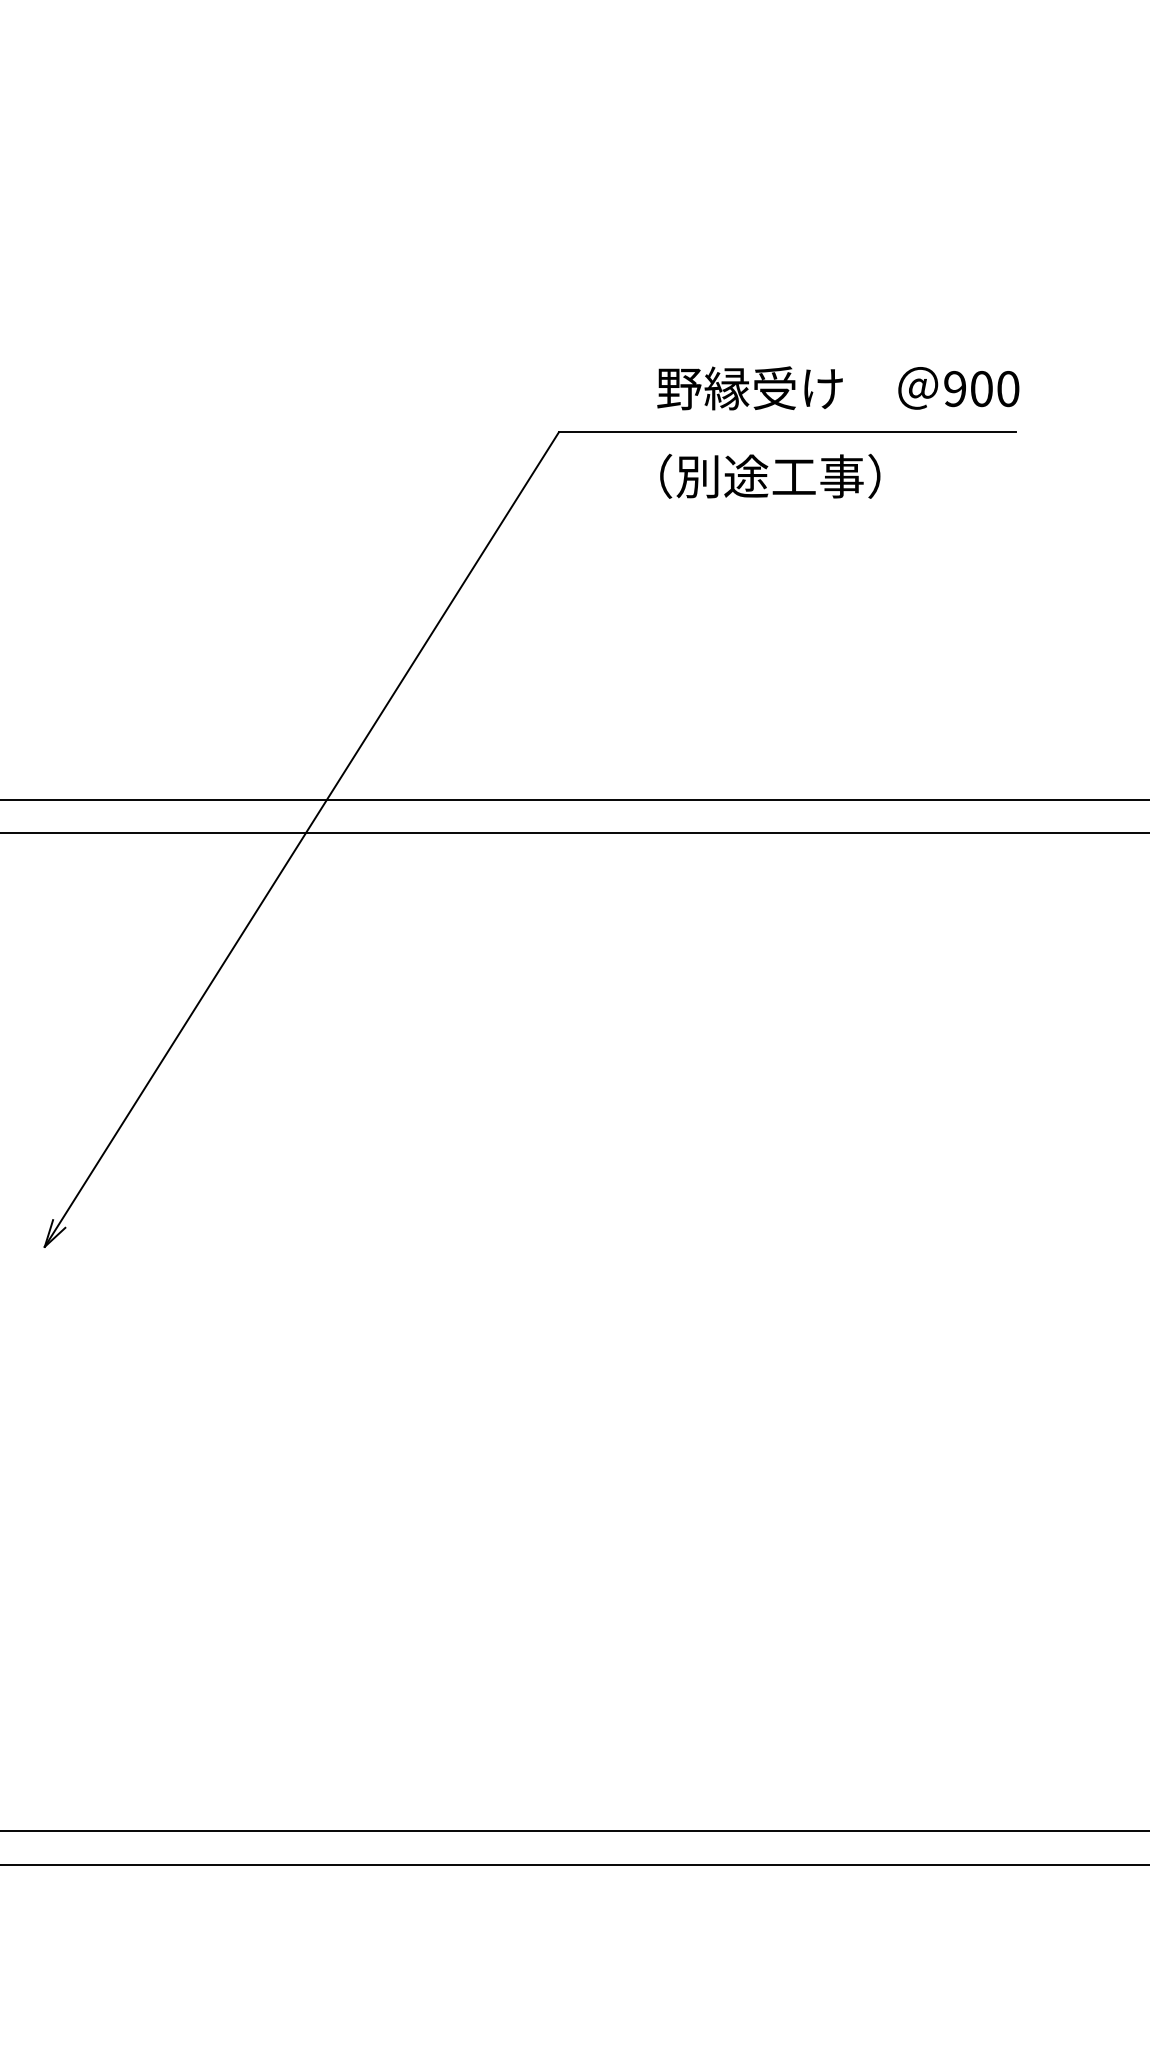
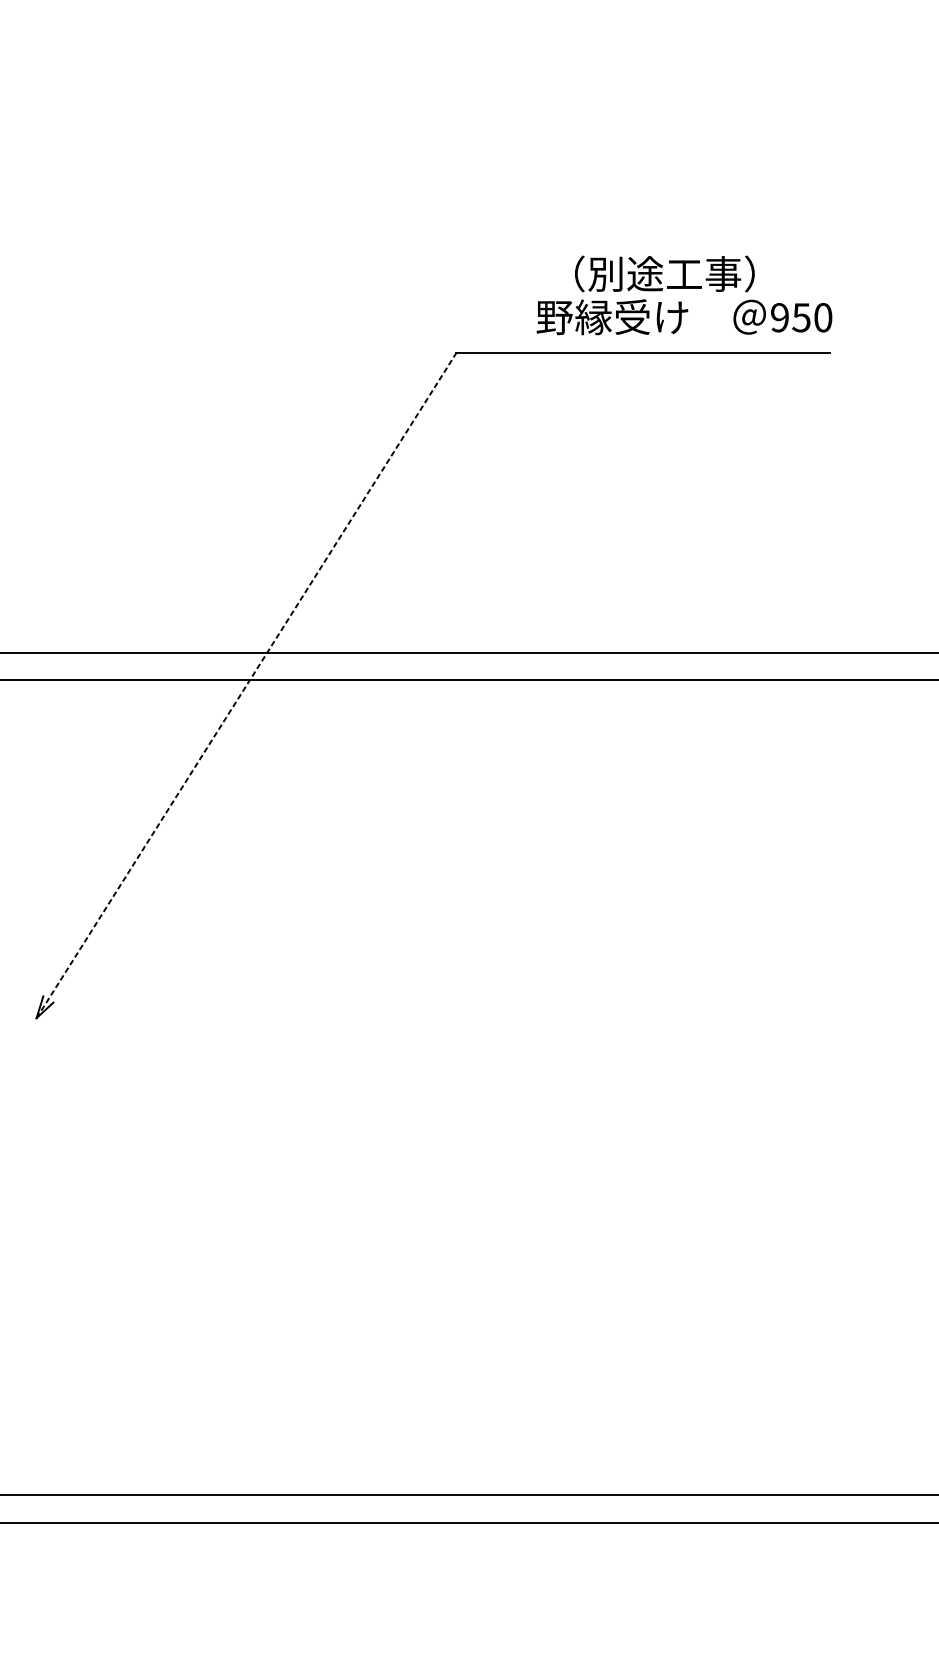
text: (981, 389) -> (801, 318), 900 -> 950
text: (770, 475) -> (665, 273), moved
line: (301, 839) -> (246, 685), solid -> dashed

